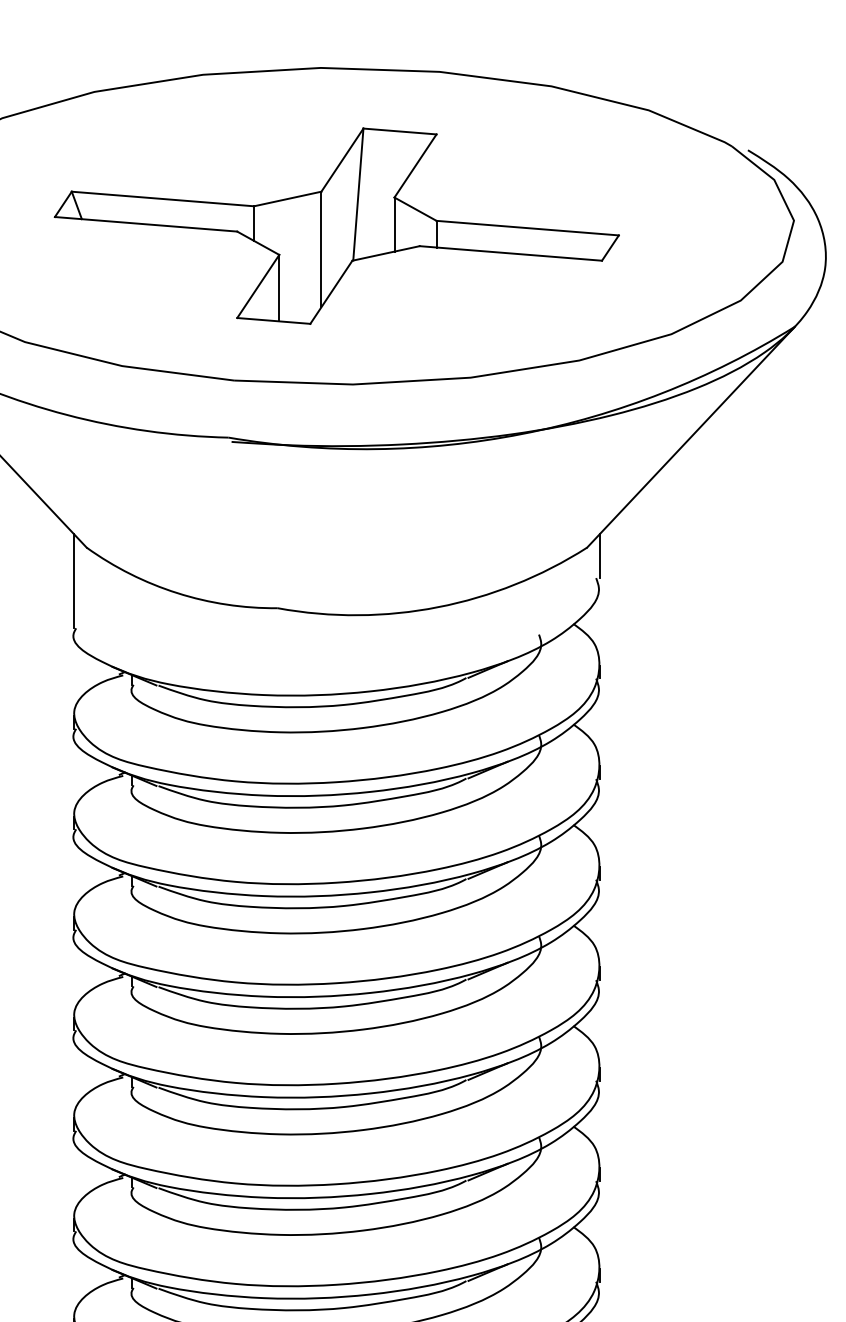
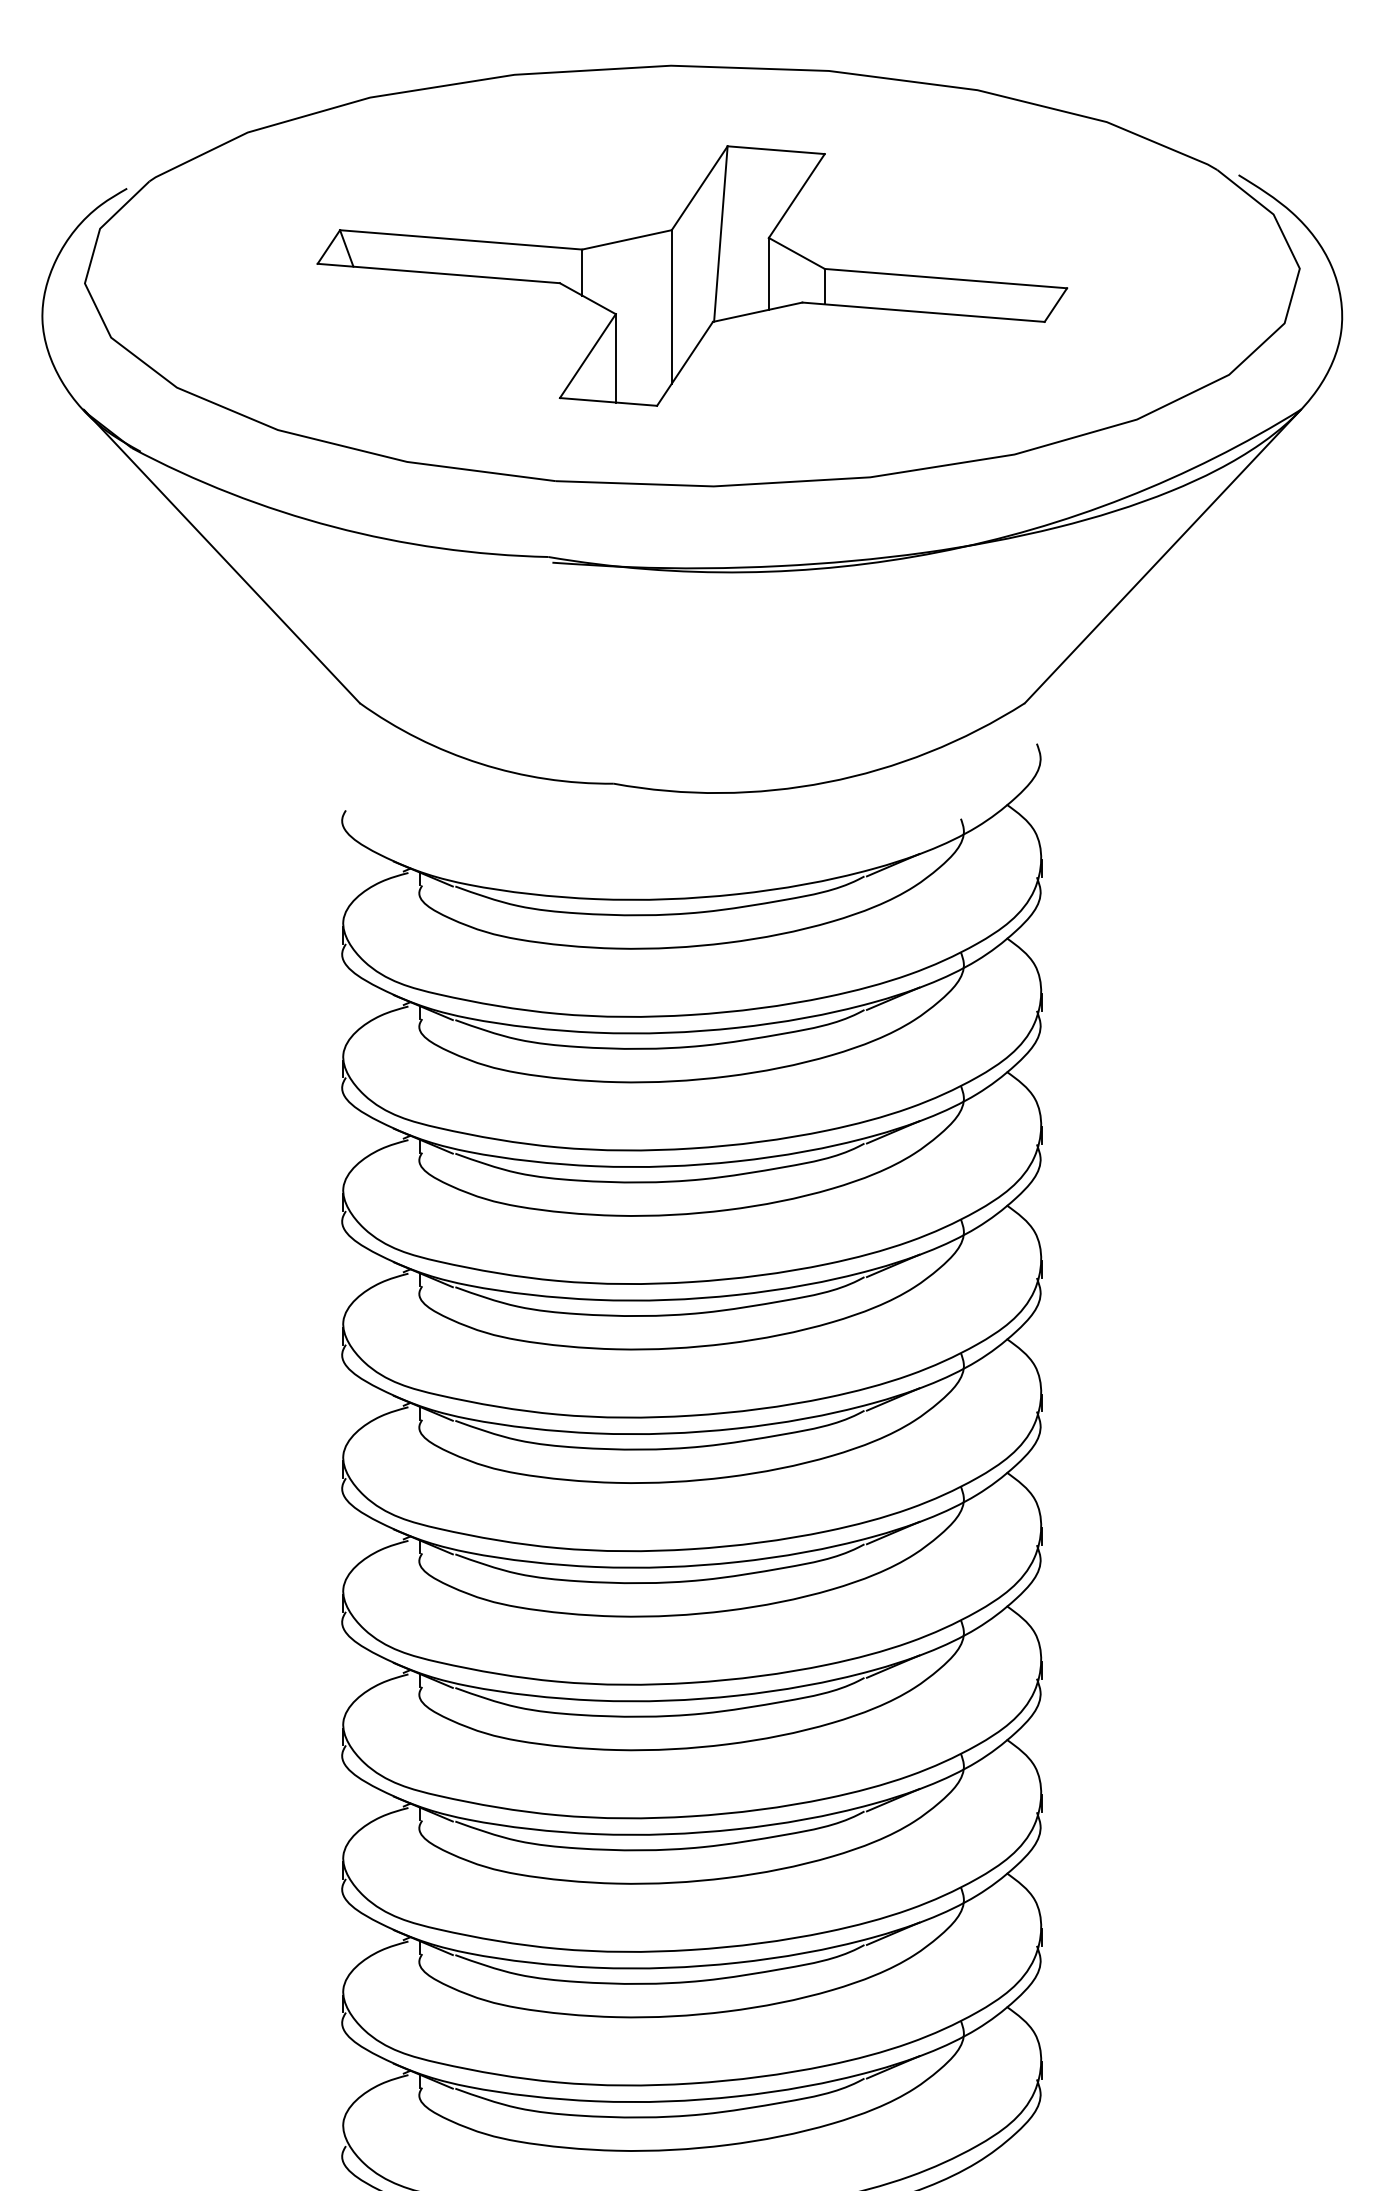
line: (600, 555) -> (1042, 713), removed
line: (73, 580) -> (342, 747), removed

